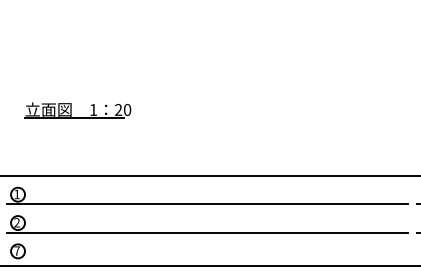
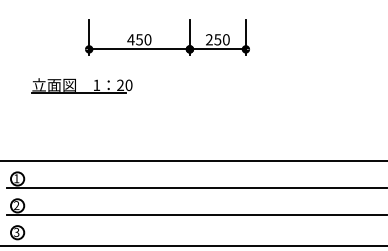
part: (176, 57) -> (167, 48), added
part: (77, 110) -> (81, 85), moved
text: (16, 250) -> (16, 231), 7 -> 3

